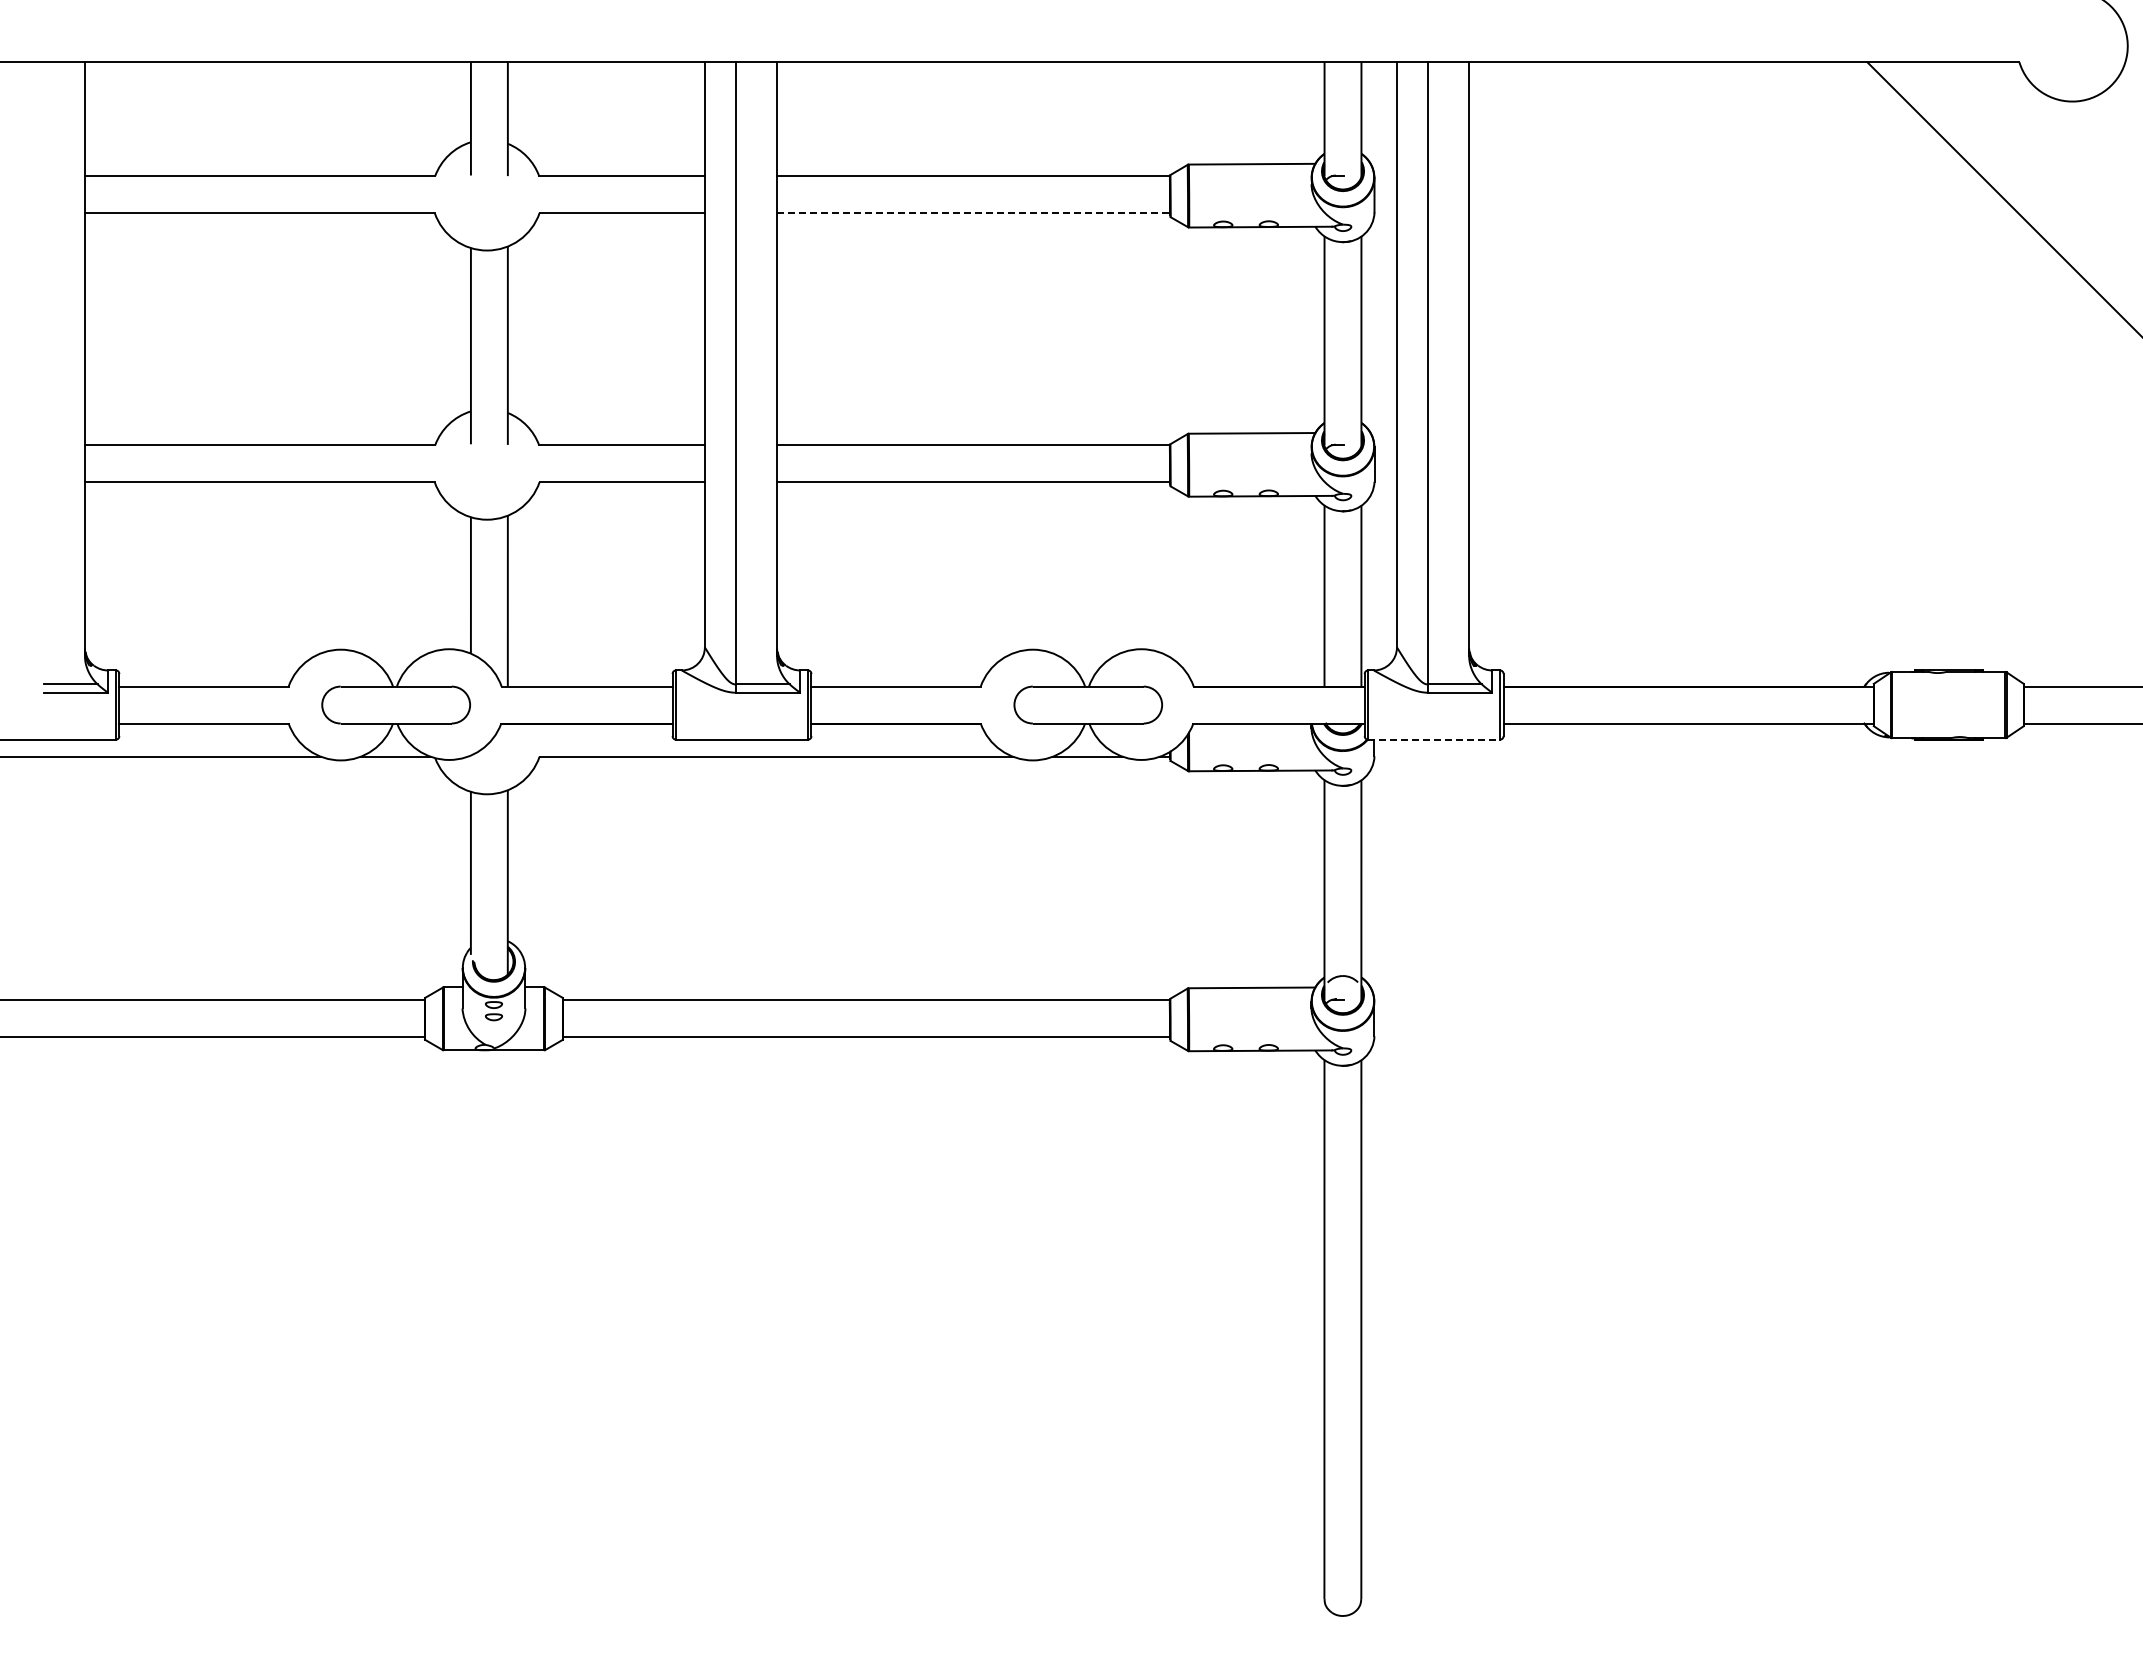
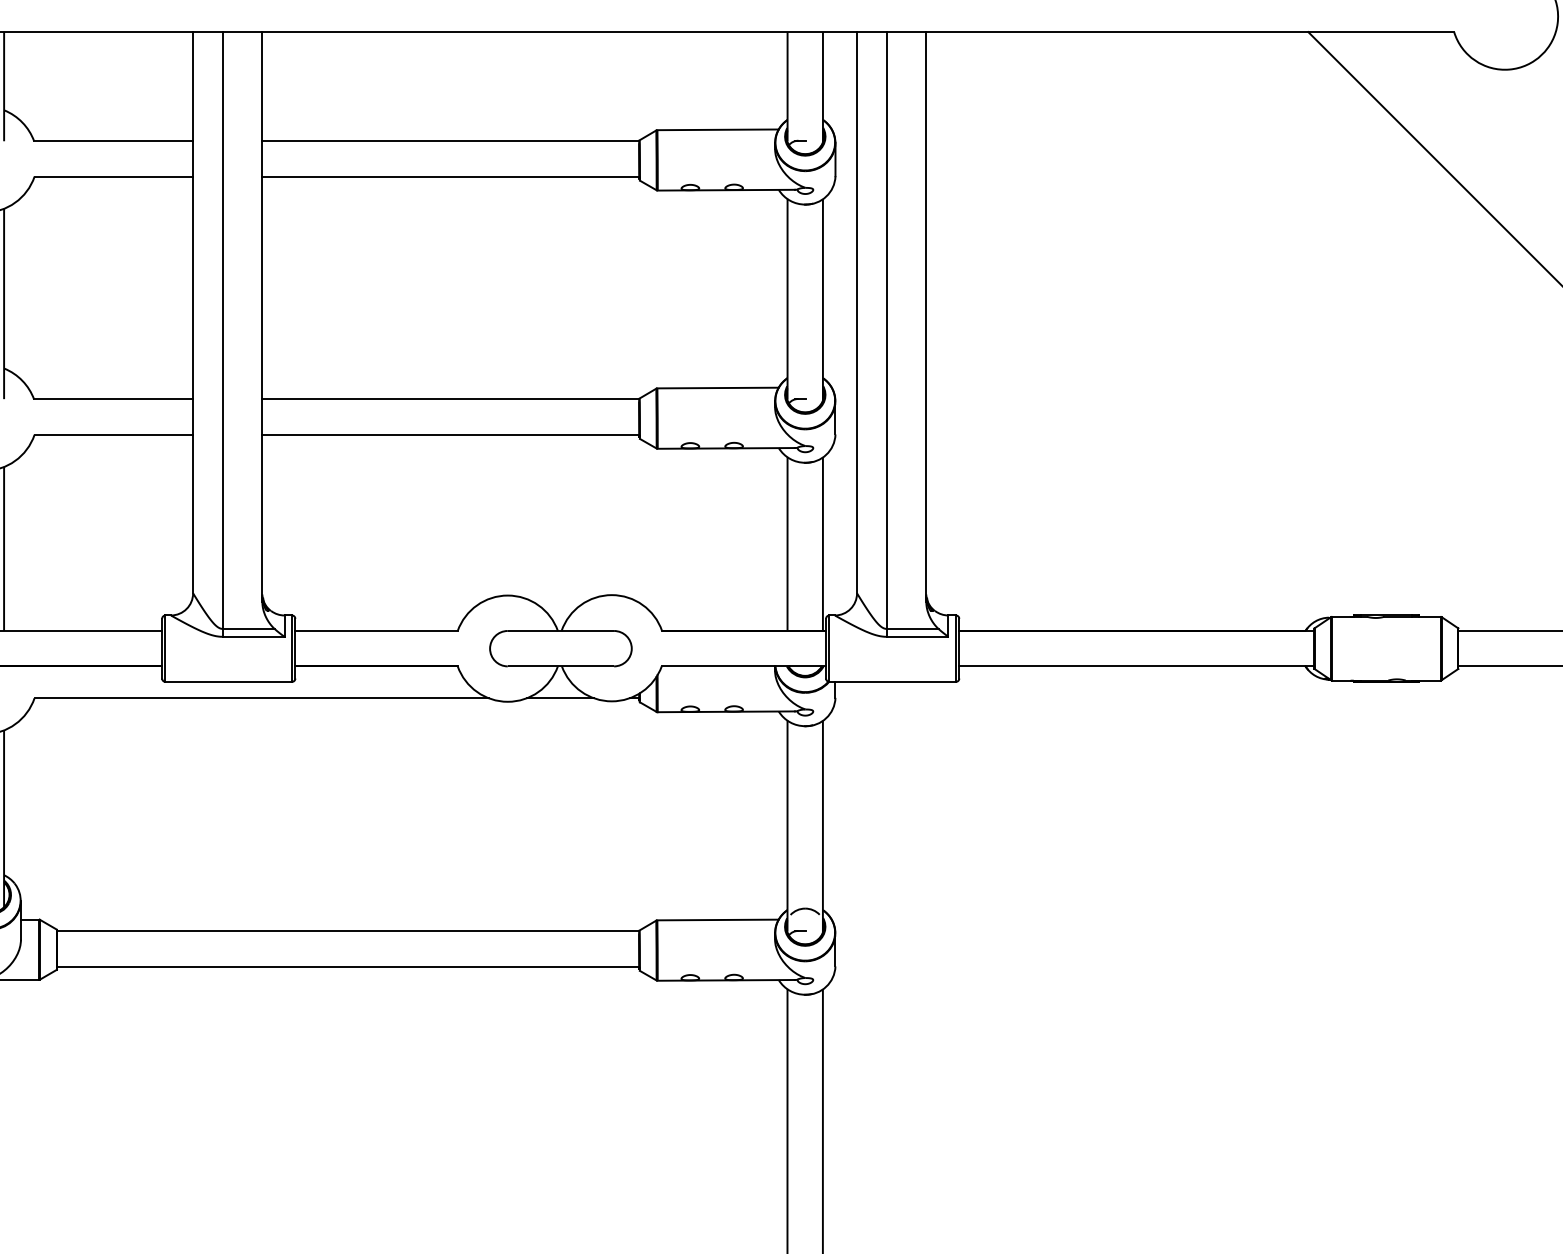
line: (973, 213) -> (450, 177), dashed -> solid
line: (1434, 739) -> (893, 681), dashed -> solid

